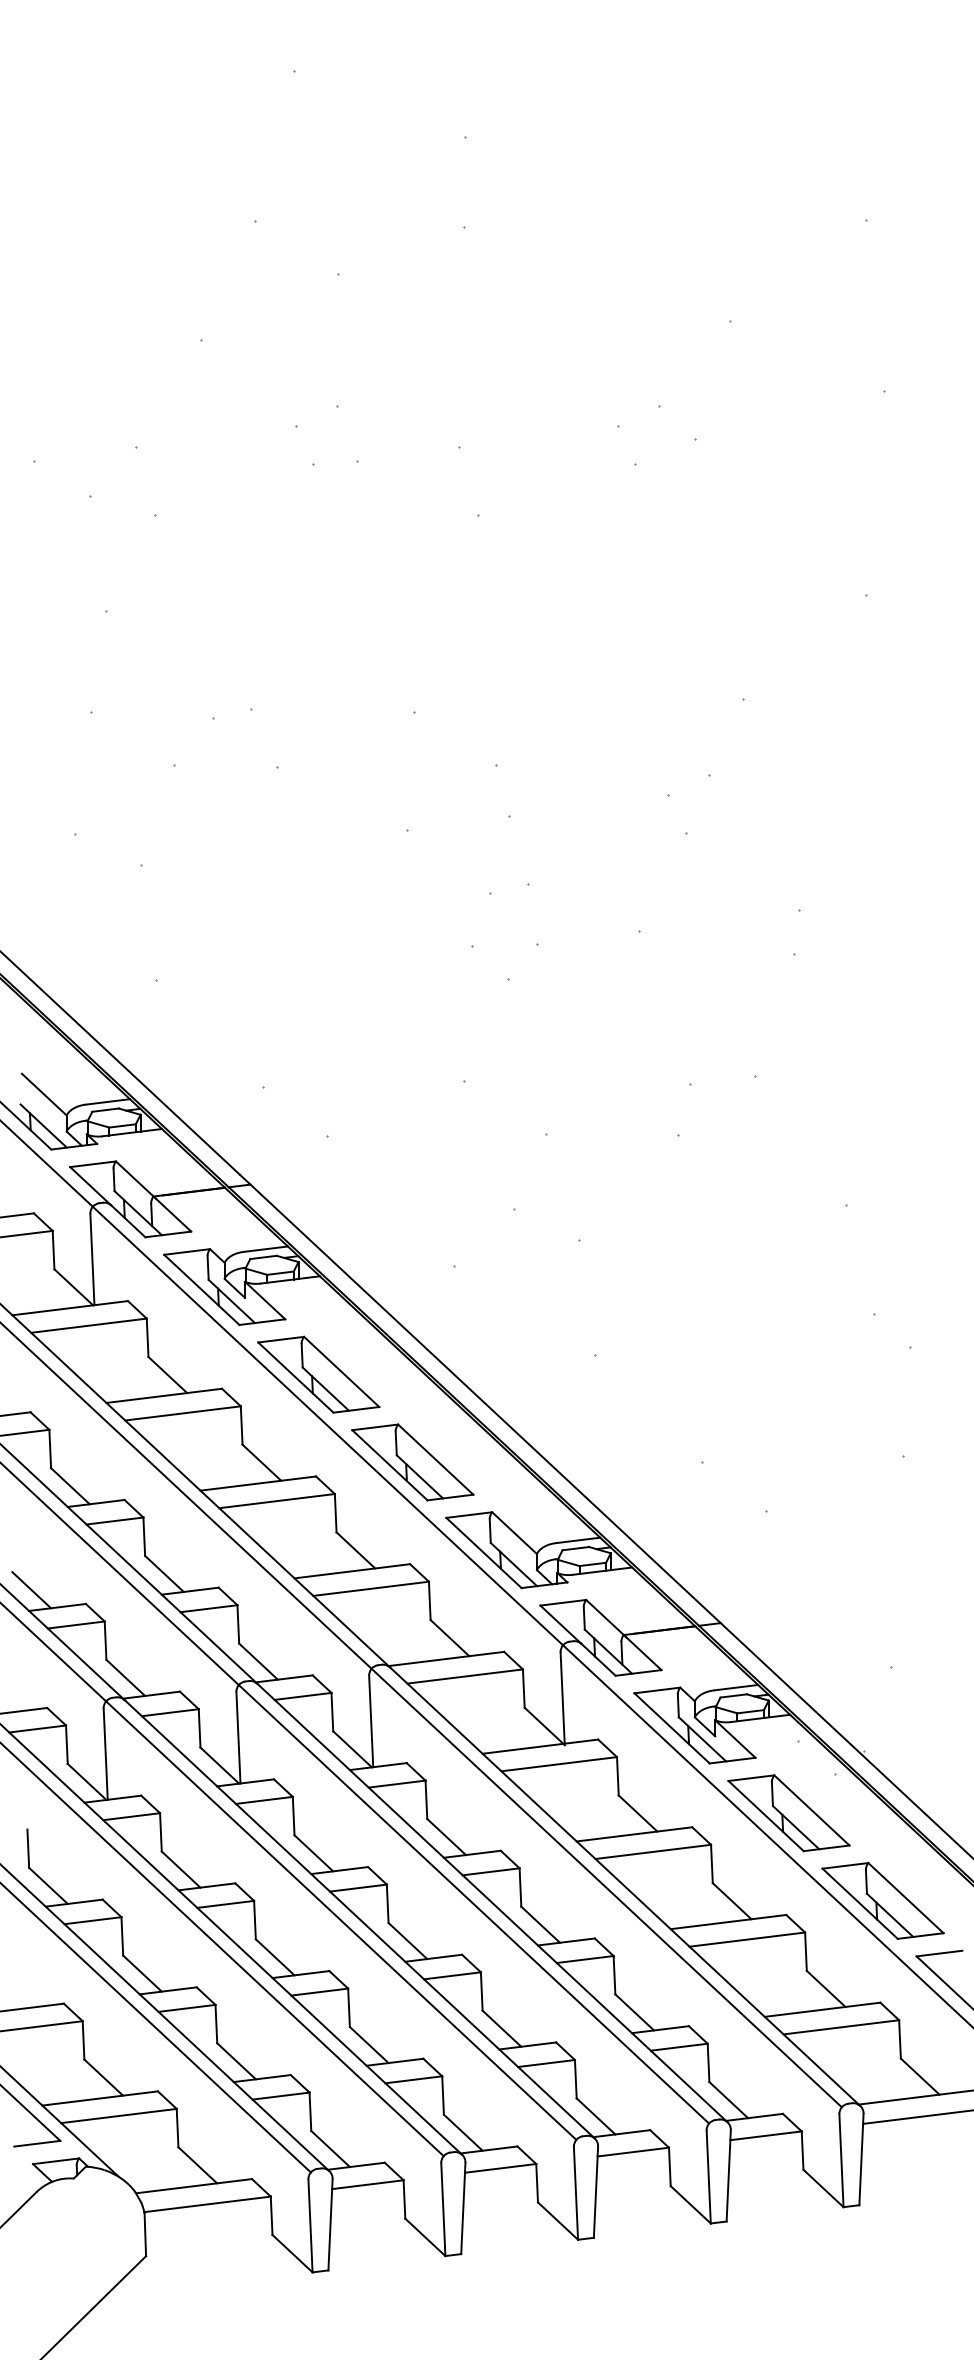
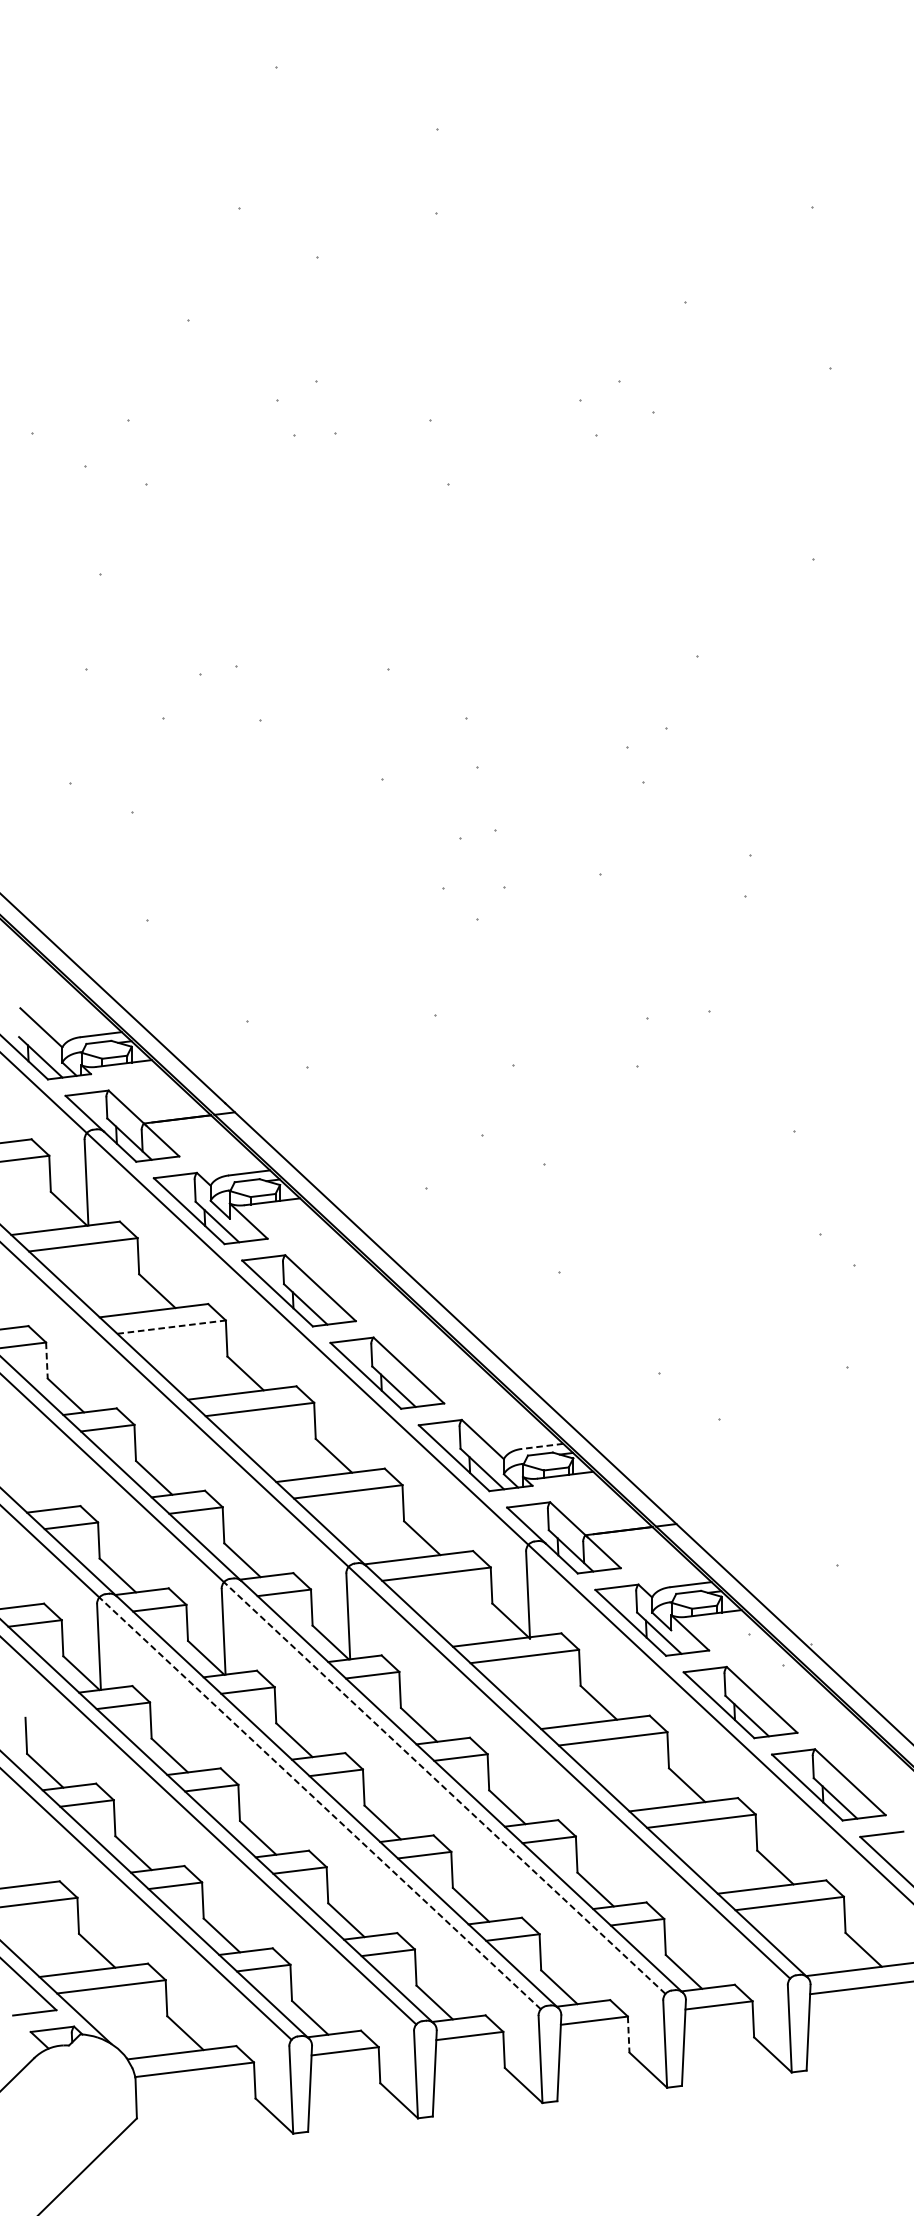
line: (183, 1413) -> (172, 1327), solid -> dashed
line: (50, 1449) -> (47, 1361), solid -> dashed
line: (577, 1540) -> (541, 1446), solid -> dashed
line: (31, 1590) -> (29, 1493), removed
line: (473, 1903) -> (444, 1787), solid -> dashed
line: (340, 1920) -> (319, 1803), solid -> dashed
line: (669, 2167) -> (628, 2035), solid -> dashed

